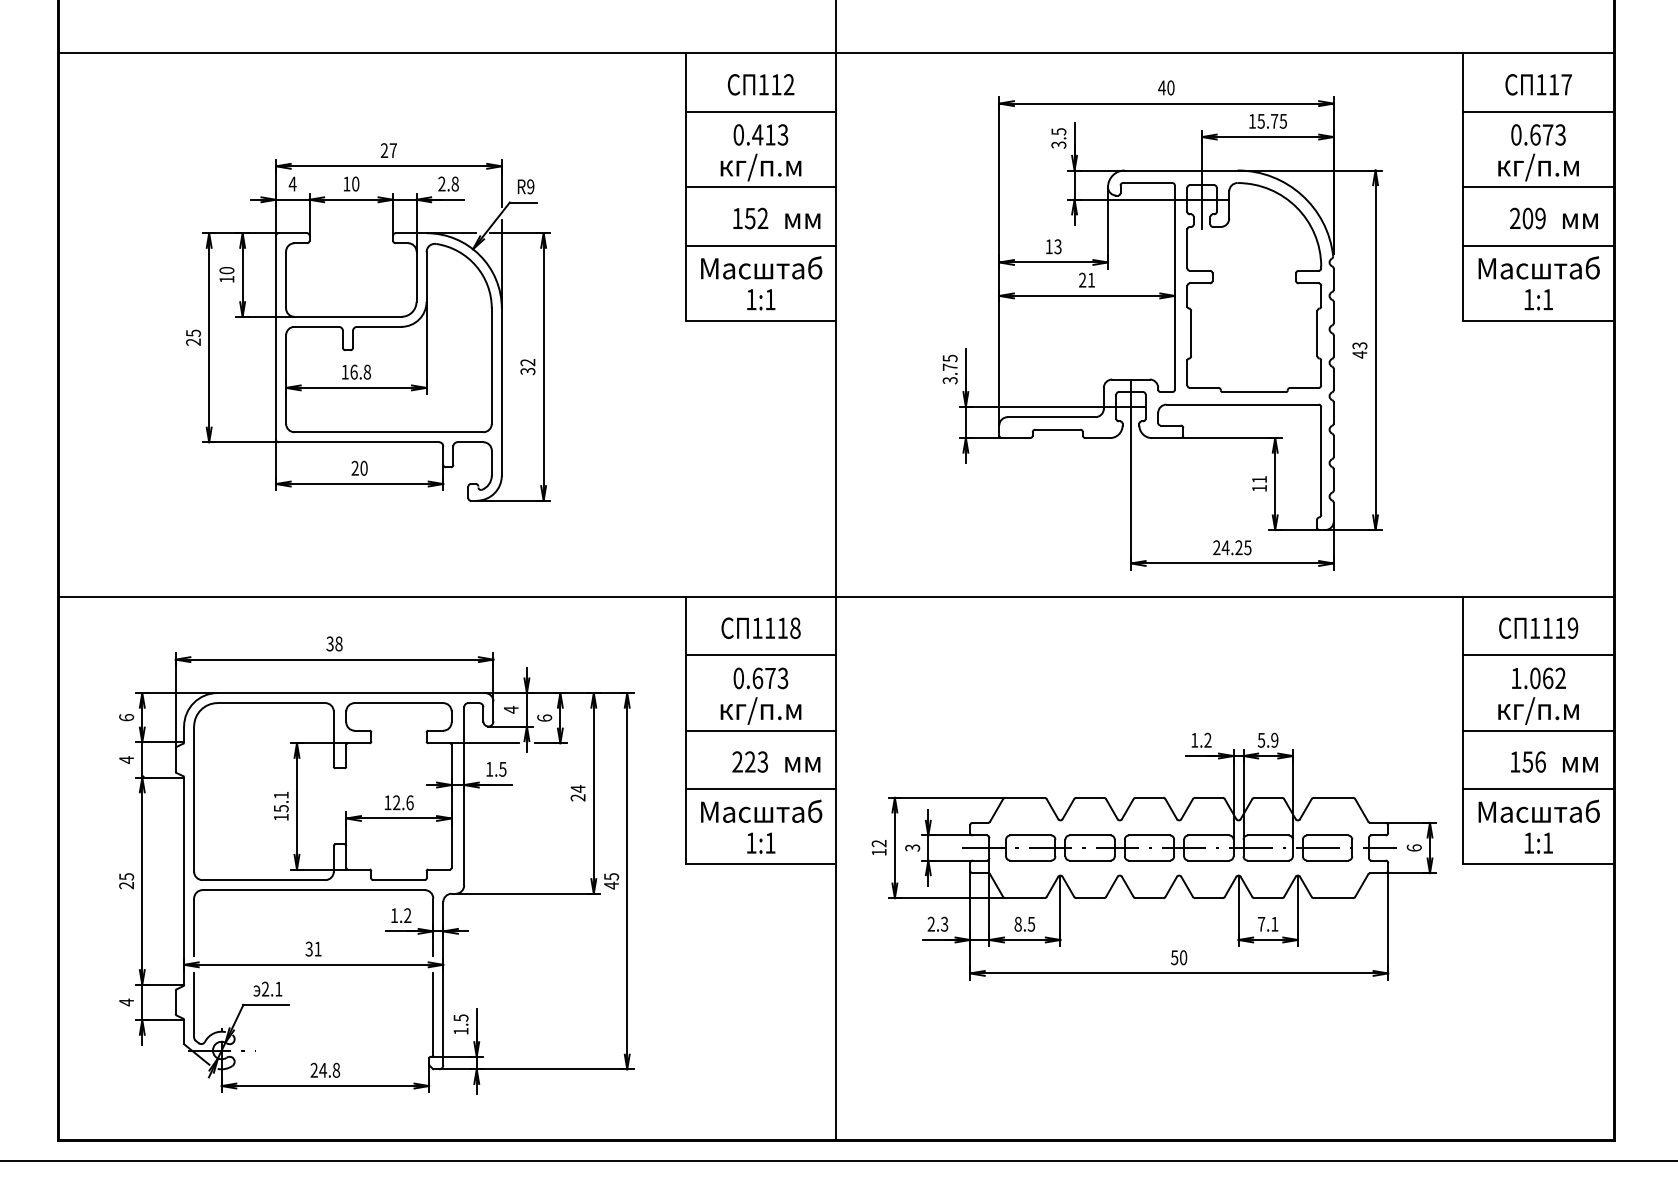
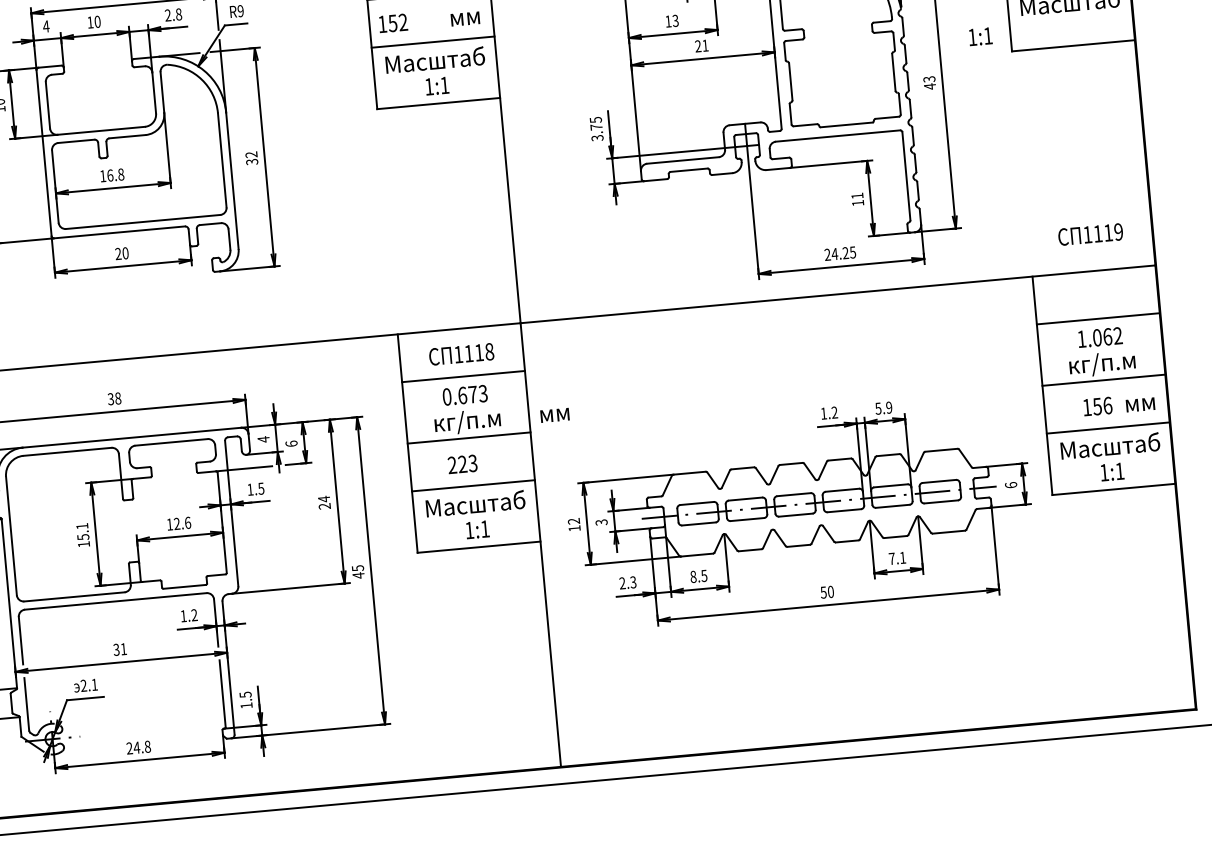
text: (750, 218) -> (393, 23), moved
text: (1538, 299) -> (980, 36), moved
text: (1538, 627) -> (1090, 233), moved
text: (802, 764) -> (554, 415), moved

